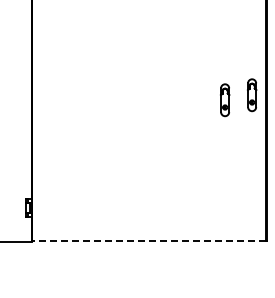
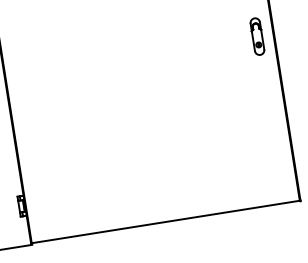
part: (225, 100) -> (227, 47), removed
line: (149, 240) -> (166, 221), dashed -> solid

